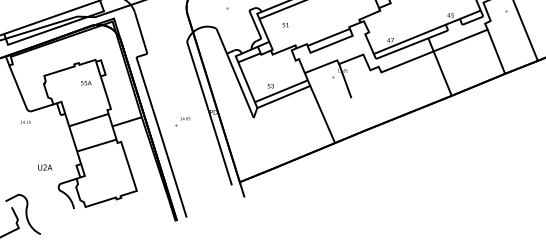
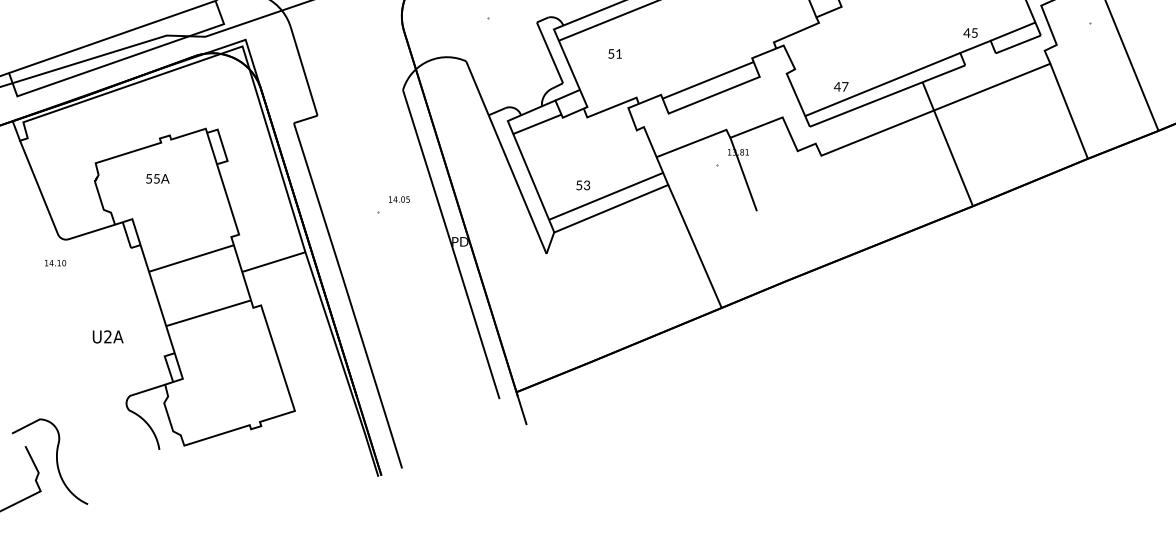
text: (86, 83) -> (158, 179), moved
part: (182, 121) -> (393, 205), moved
text: (45, 167) -> (108, 336), moved

